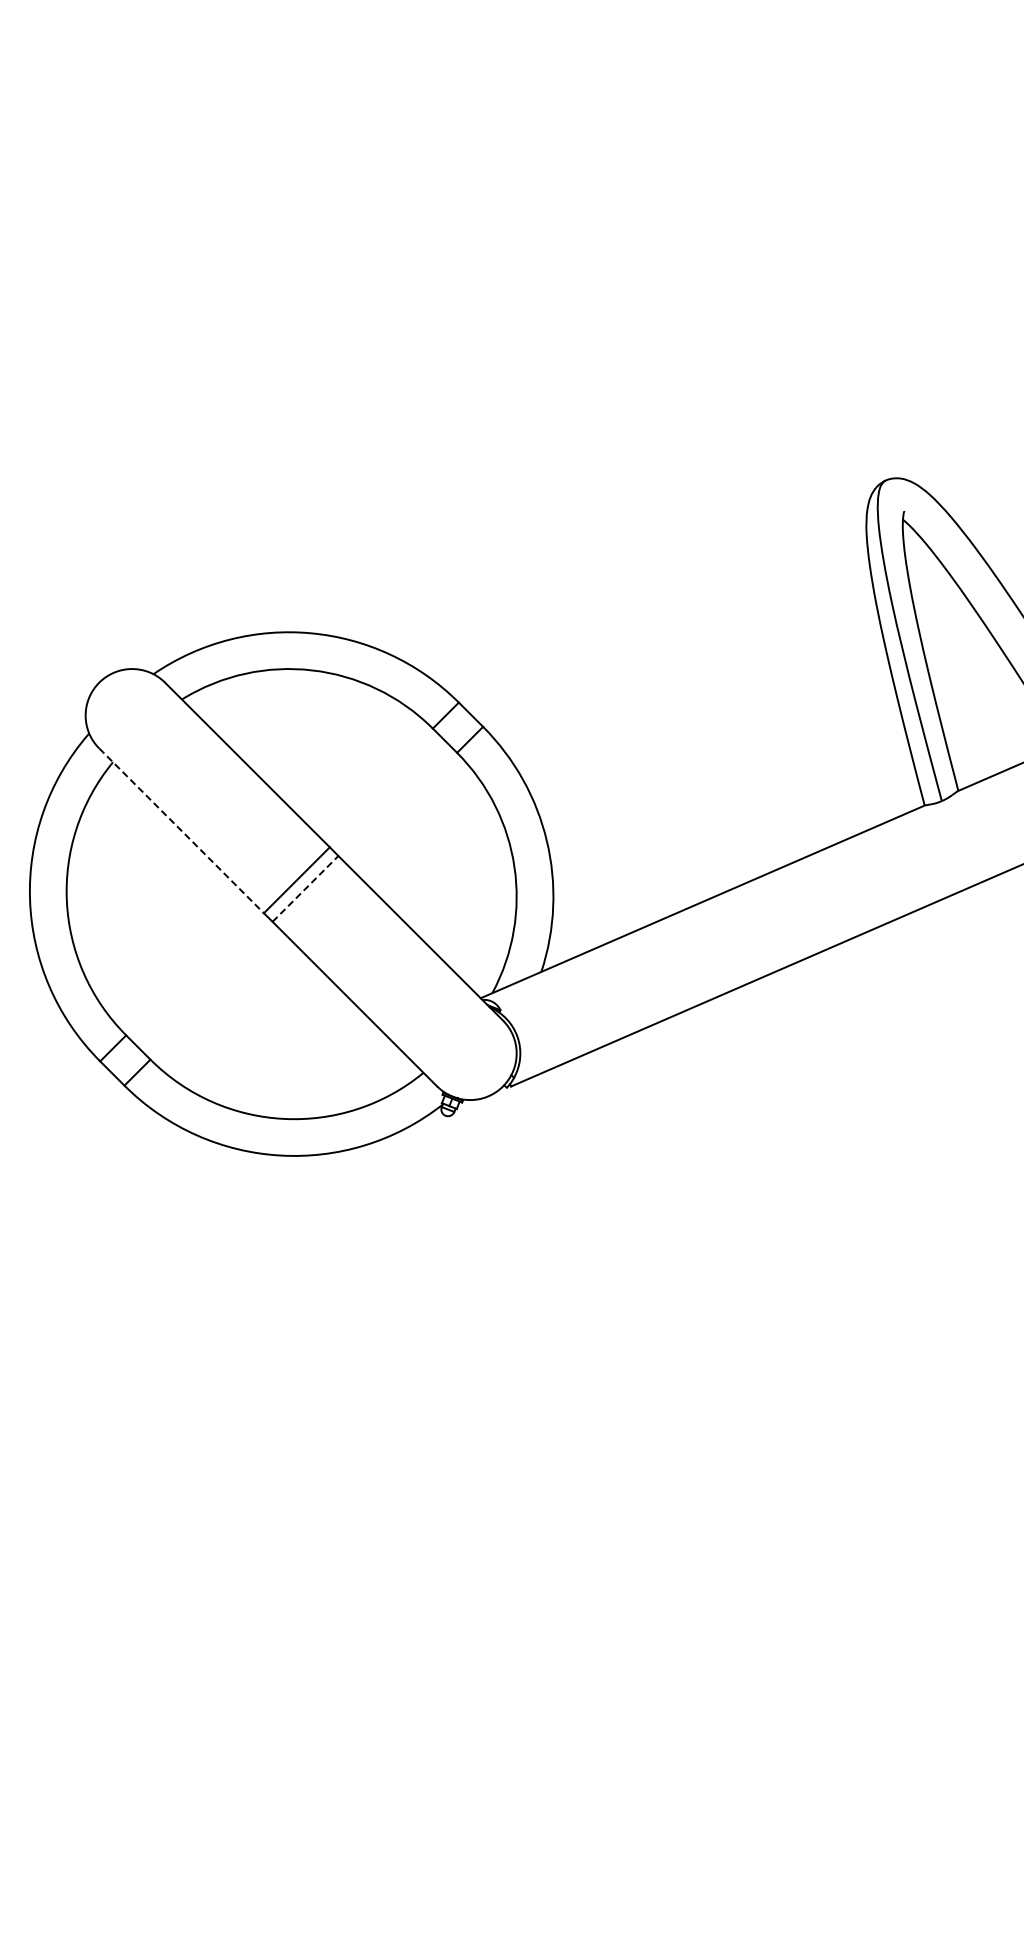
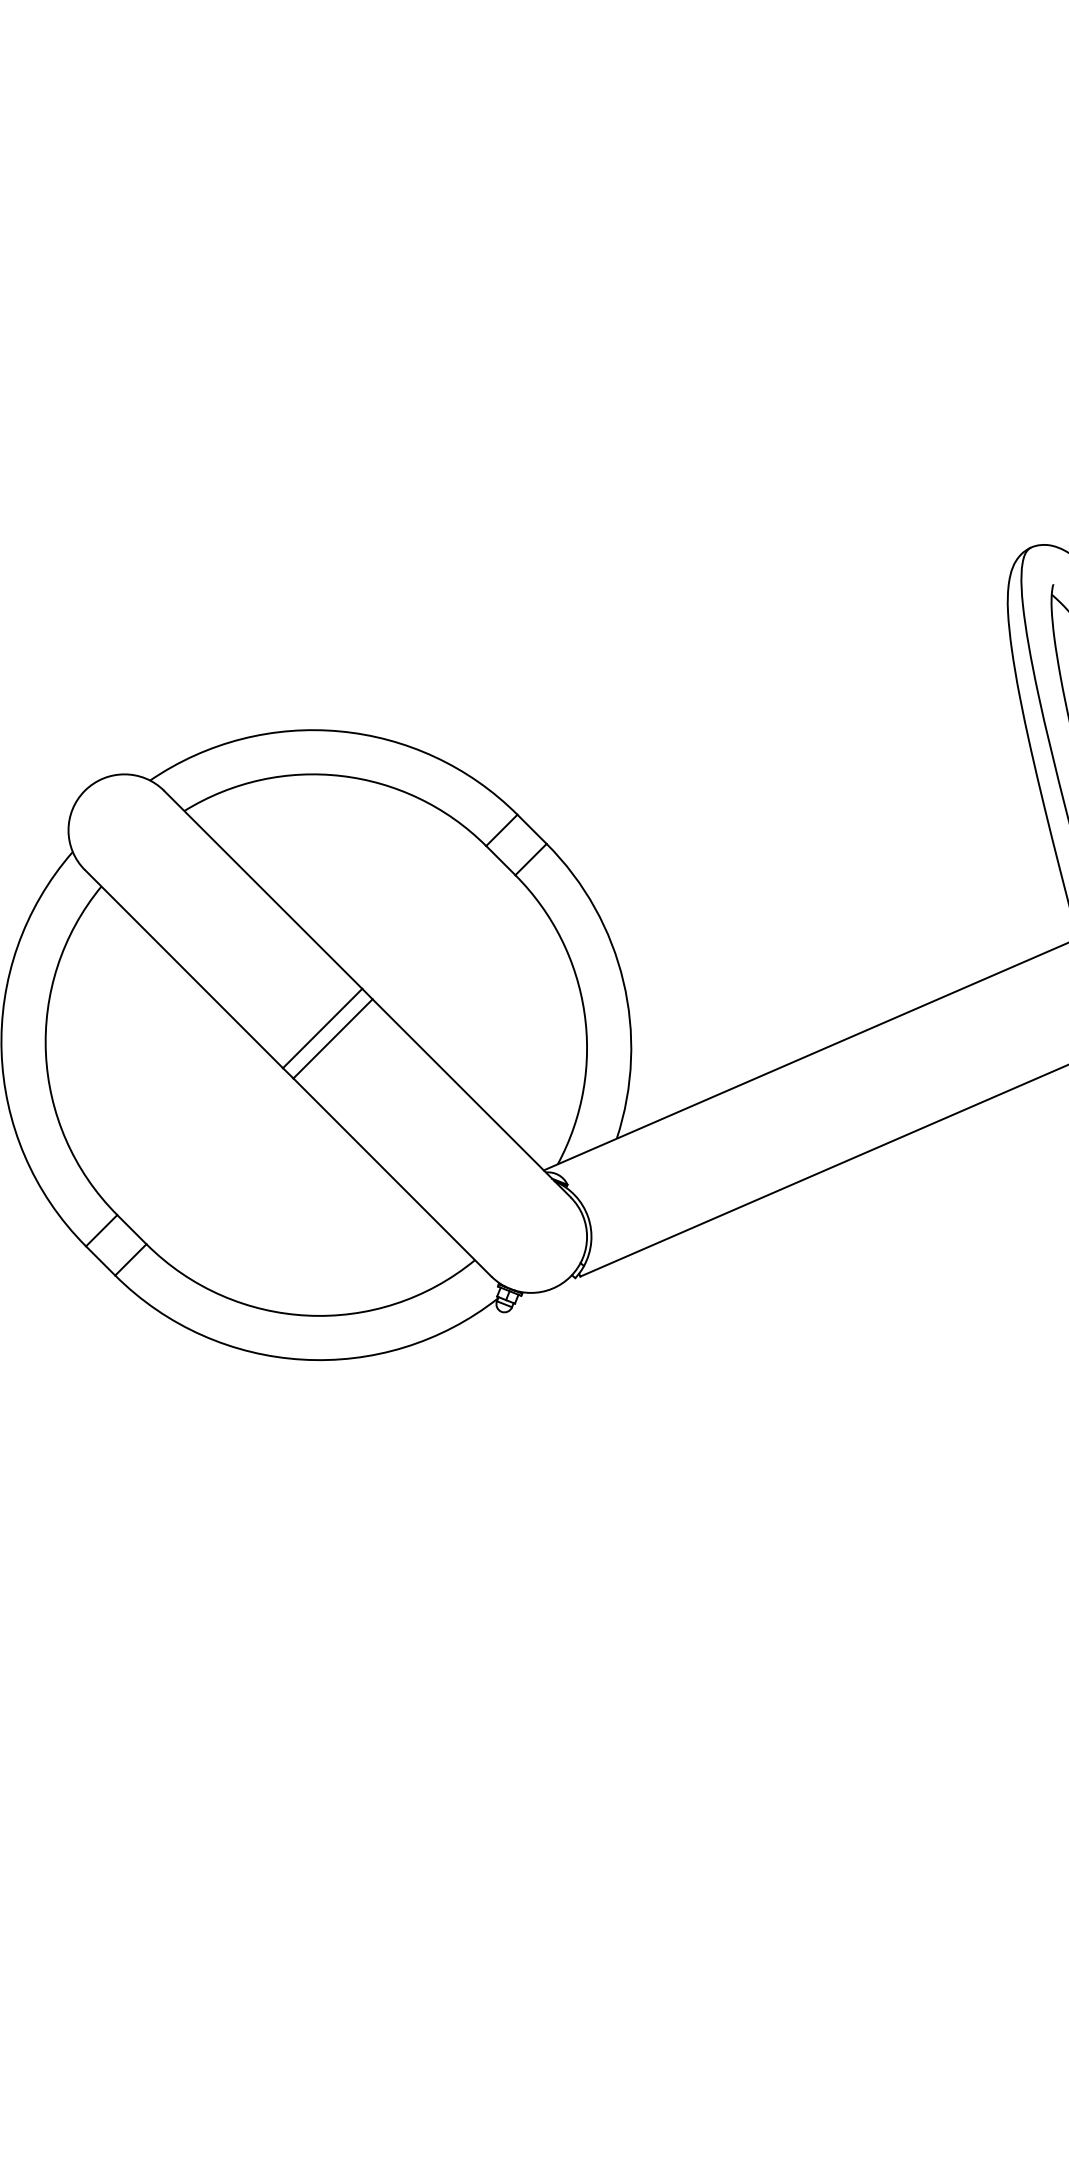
line: (181, 831) -> (183, 969), dashed -> solid
line: (305, 888) -> (333, 1038), dashed -> solid

